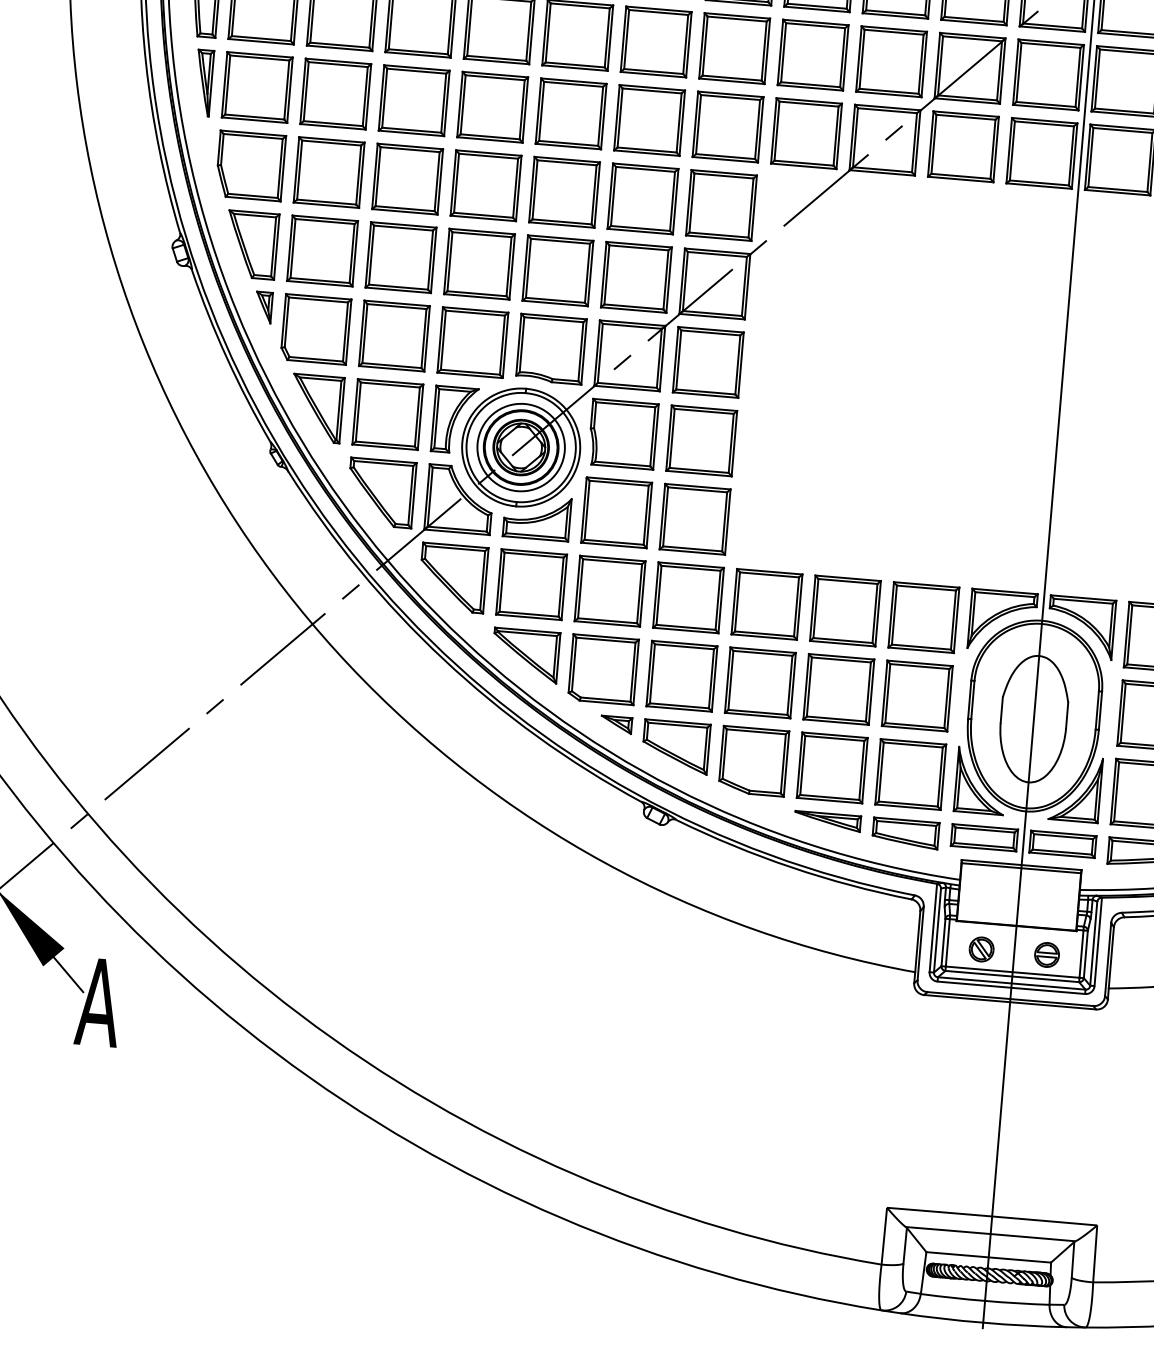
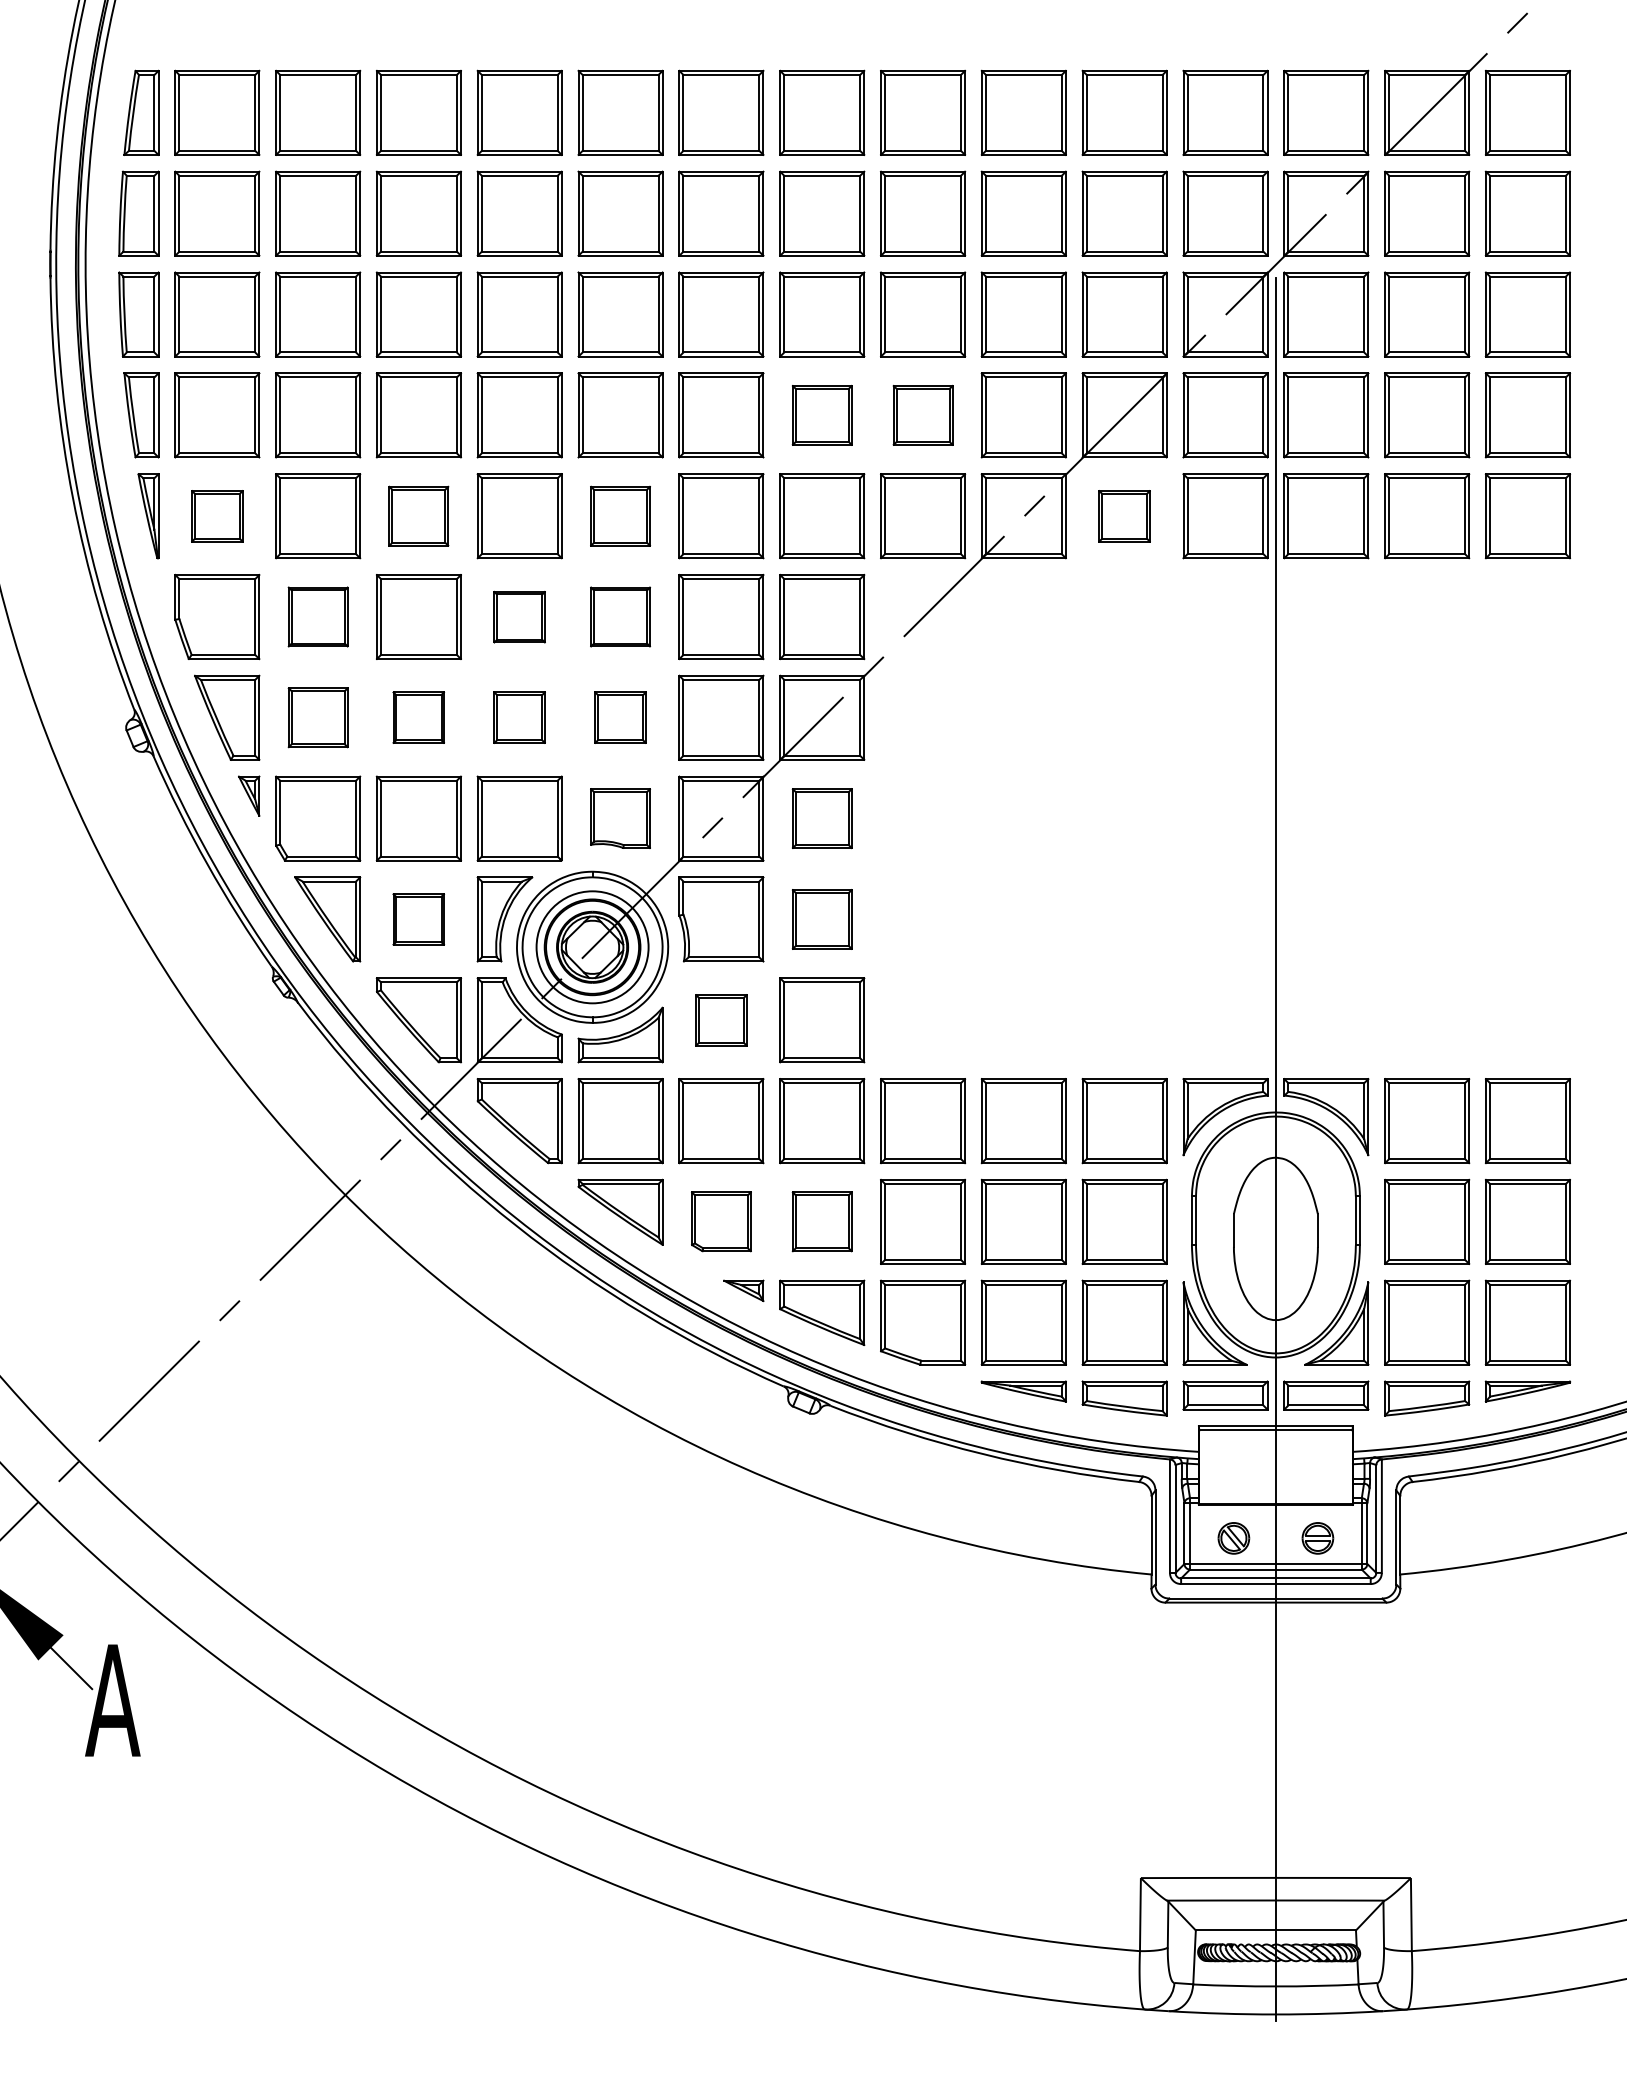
part: (734, 48) -> (822, 415), size x0.7
part: (813, 55) -> (923, 415), size x0.7
part: (257, 87) -> (217, 516), size x0.6
part: (413, 100) -> (418, 516), size x0.7
part: (571, 114) -> (620, 516), size x0.7
part: (963, 147) -> (1124, 516), size x0.6
part: (329, 172) -> (318, 616), size x0.7
part: (485, 186) -> (519, 617), size x0.6
part: (564, 191) -> (620, 616), size x0.7
part: (322, 250) -> (318, 717), size x0.7
part: (400, 257) -> (418, 717), size x0.6
part: (479, 263) -> (519, 717), size x0.6
part: (557, 270) -> (620, 717), size x0.6
part: (551, 349) -> (620, 818), size x0.7
part: (708, 362) -> (822, 818), size x0.7
part: (387, 414) -> (418, 919), size x0.6
part: (701, 440) -> (822, 919), size x0.7
part: (616, 512) -> (721, 1020), size x0.6
part: (603, 669) -> (721, 1221), size x0.7
part: (682, 675) -> (822, 1221), size x0.7

